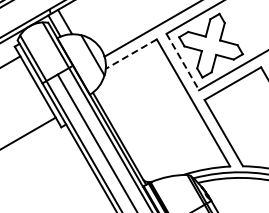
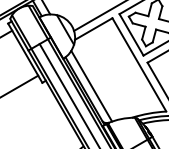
line: (130, 54) -> (93, 29), dashed -> solid
line: (182, 62) -> (131, 35), dashed -> solid
line: (128, 131) -> (91, 85), added

